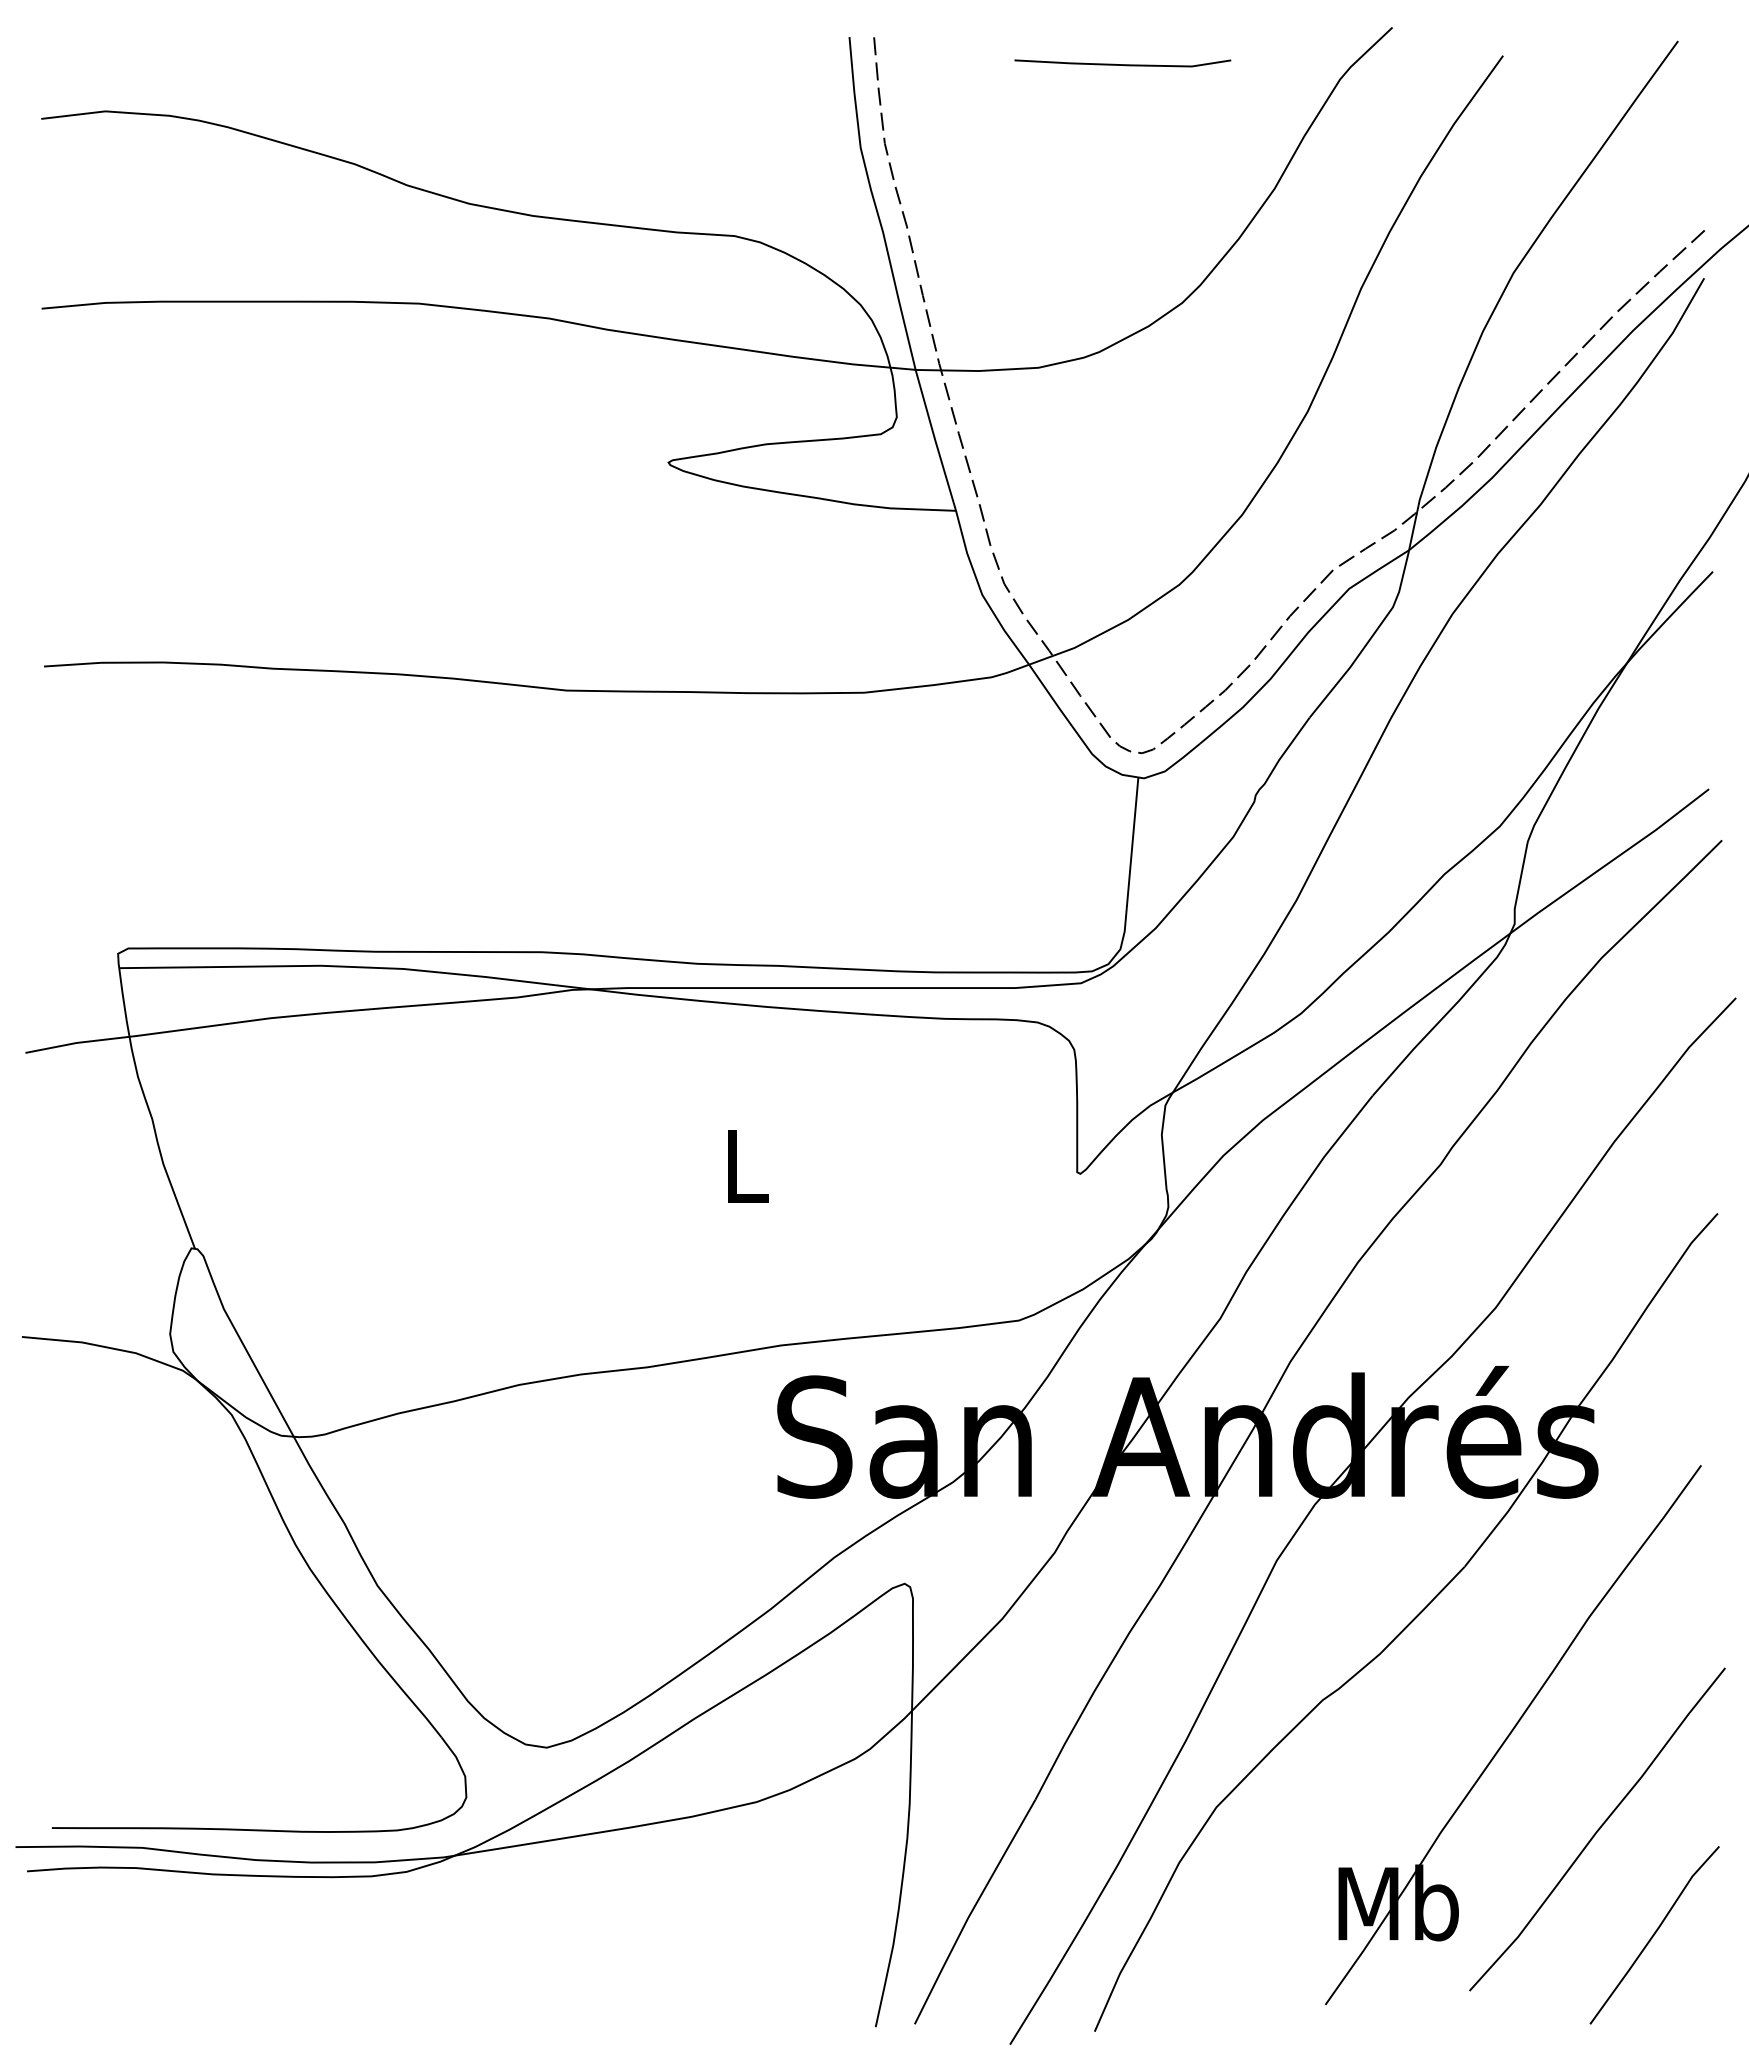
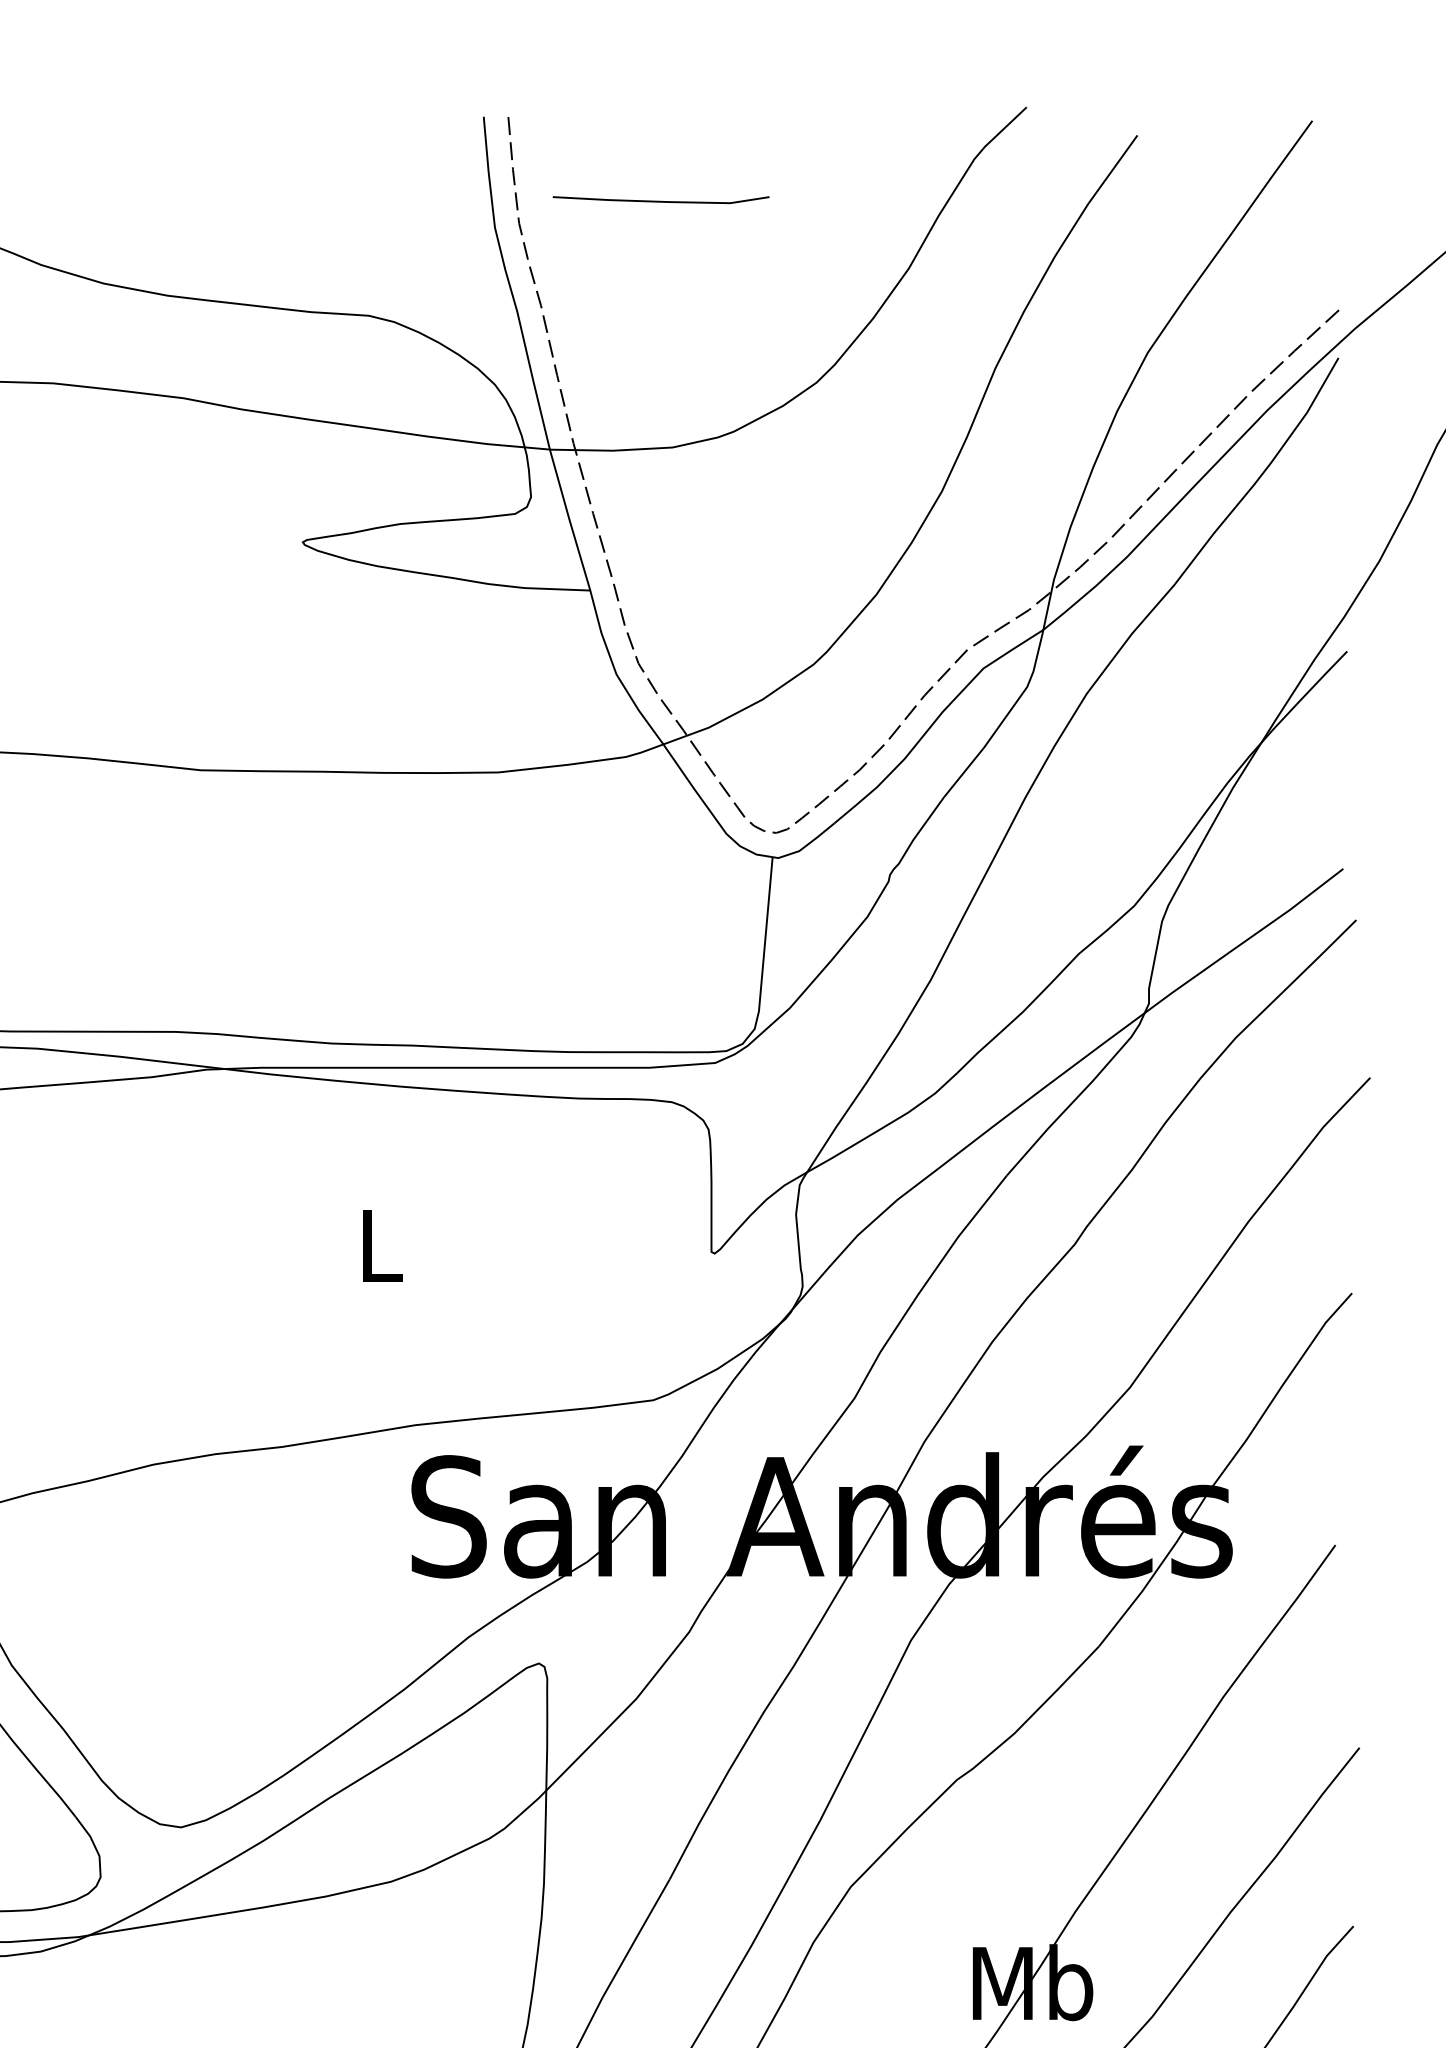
line: (1122, 64) -> (660, 201), moved

